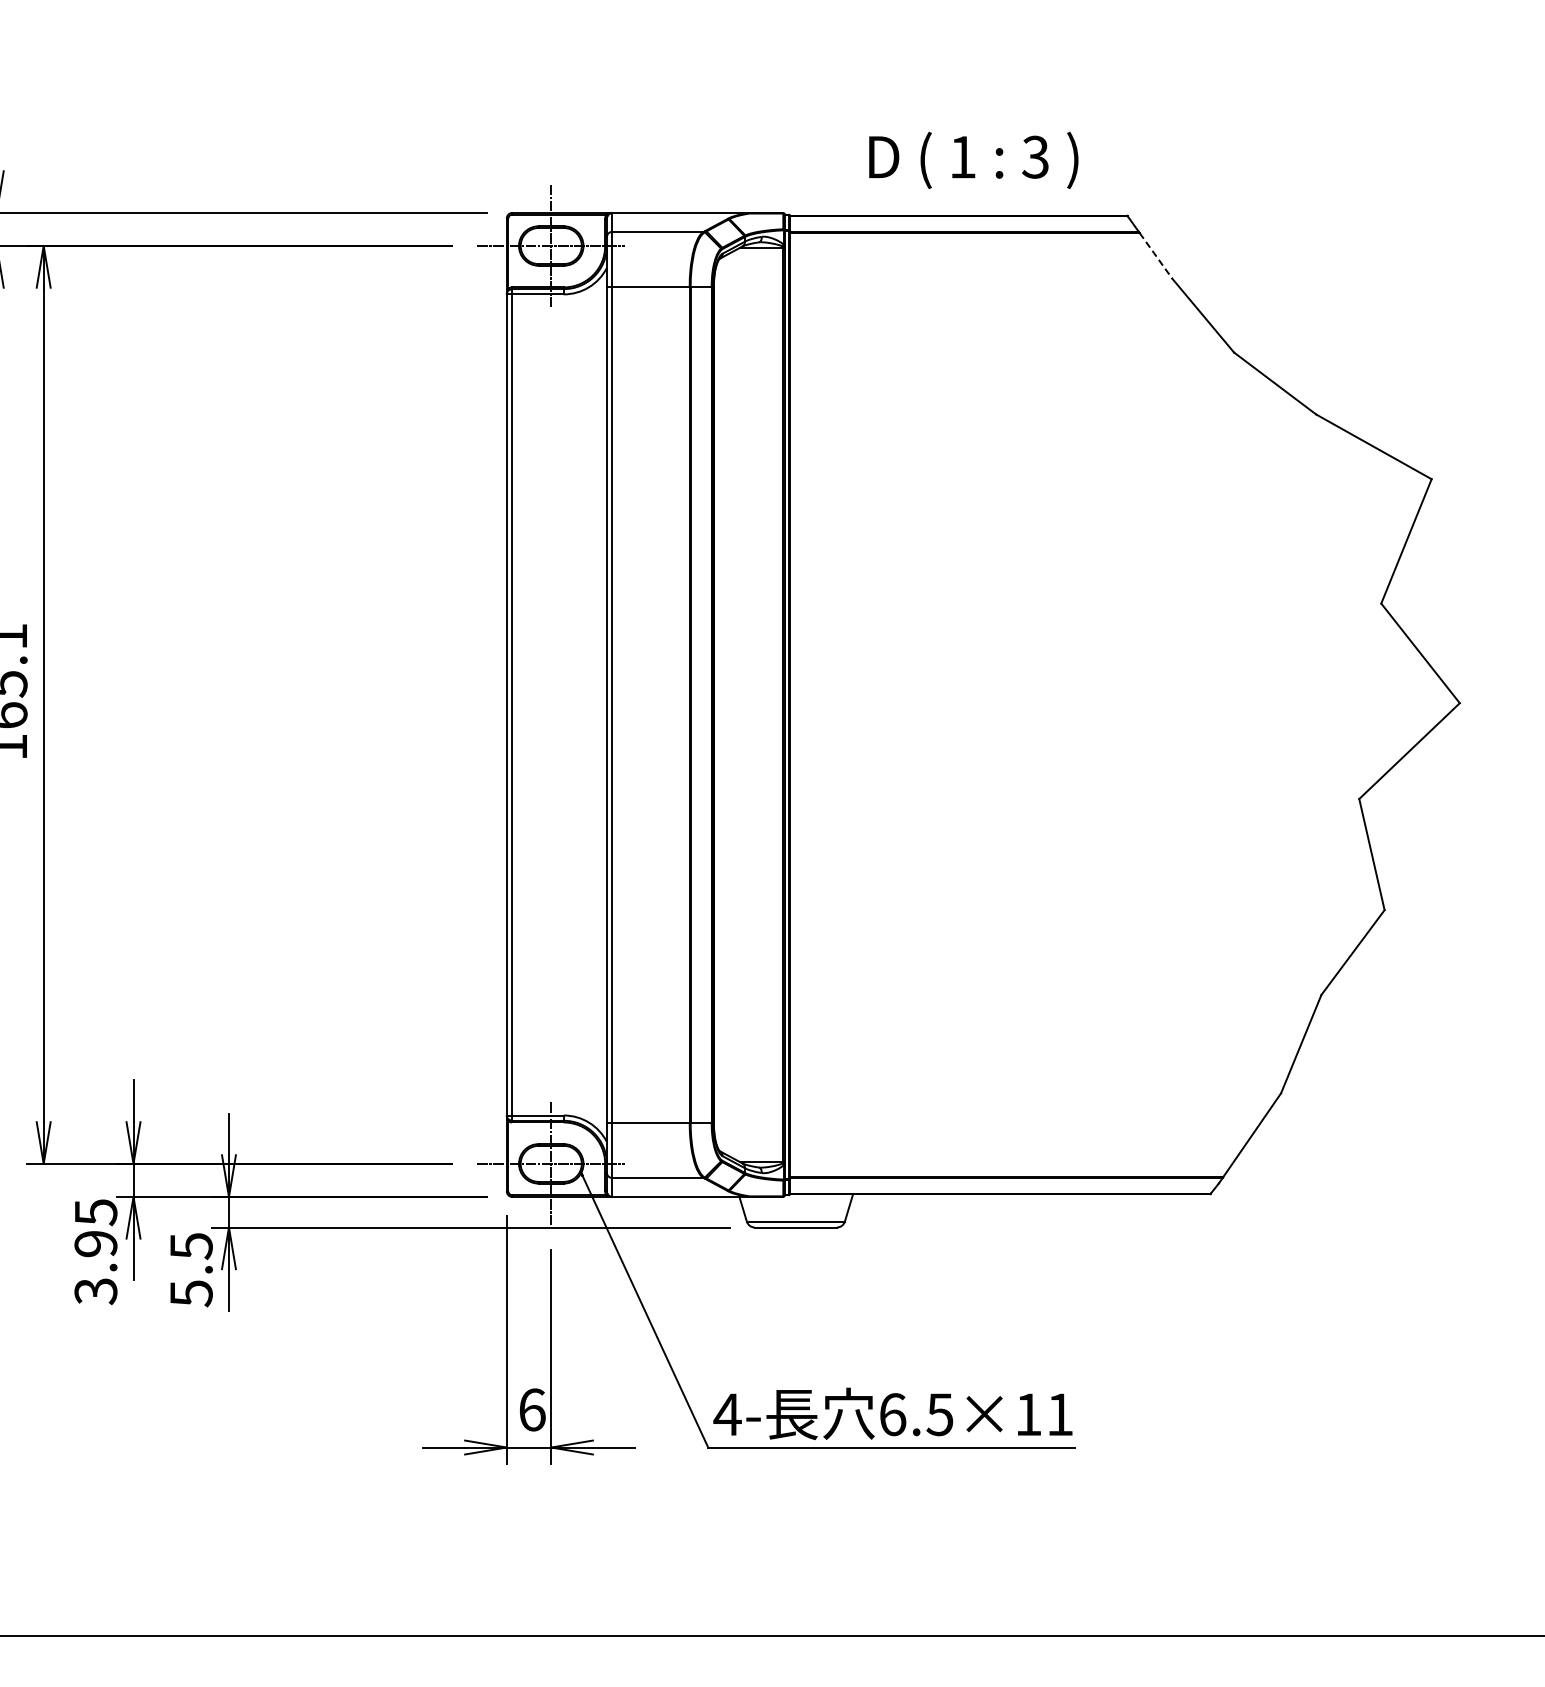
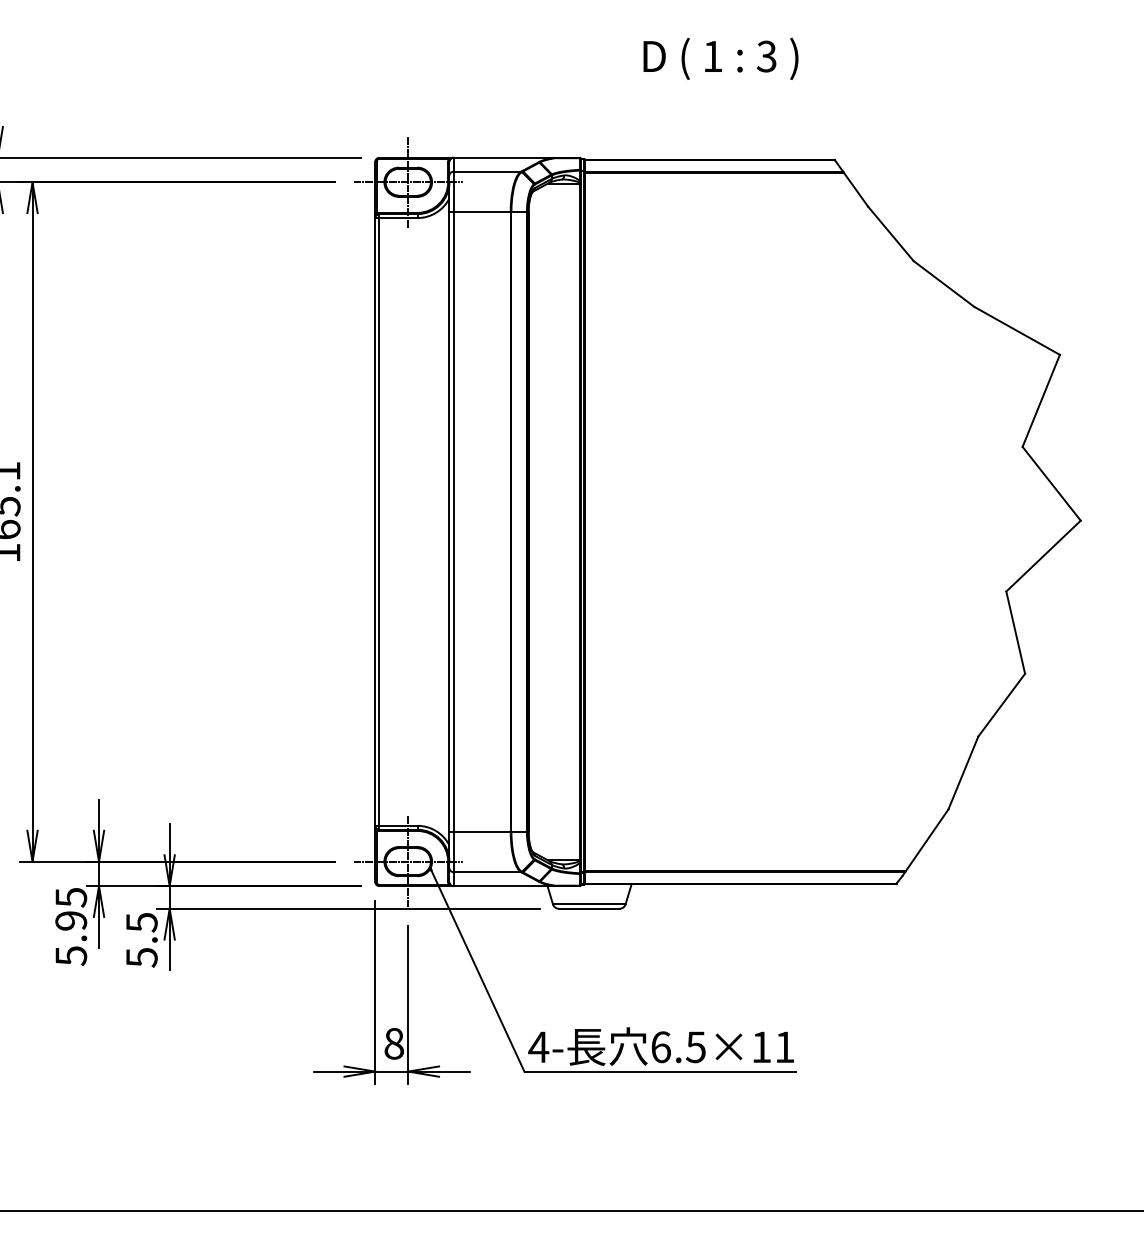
text: (973, 159) -> (720, 58), moved
line: (1156, 256) -> (856, 190), dashed -> solid
text: (95, 1291) -> (70, 956), 3.95 -> 5.95
text: (532, 1409) -> (394, 1043), 6 -> 8

